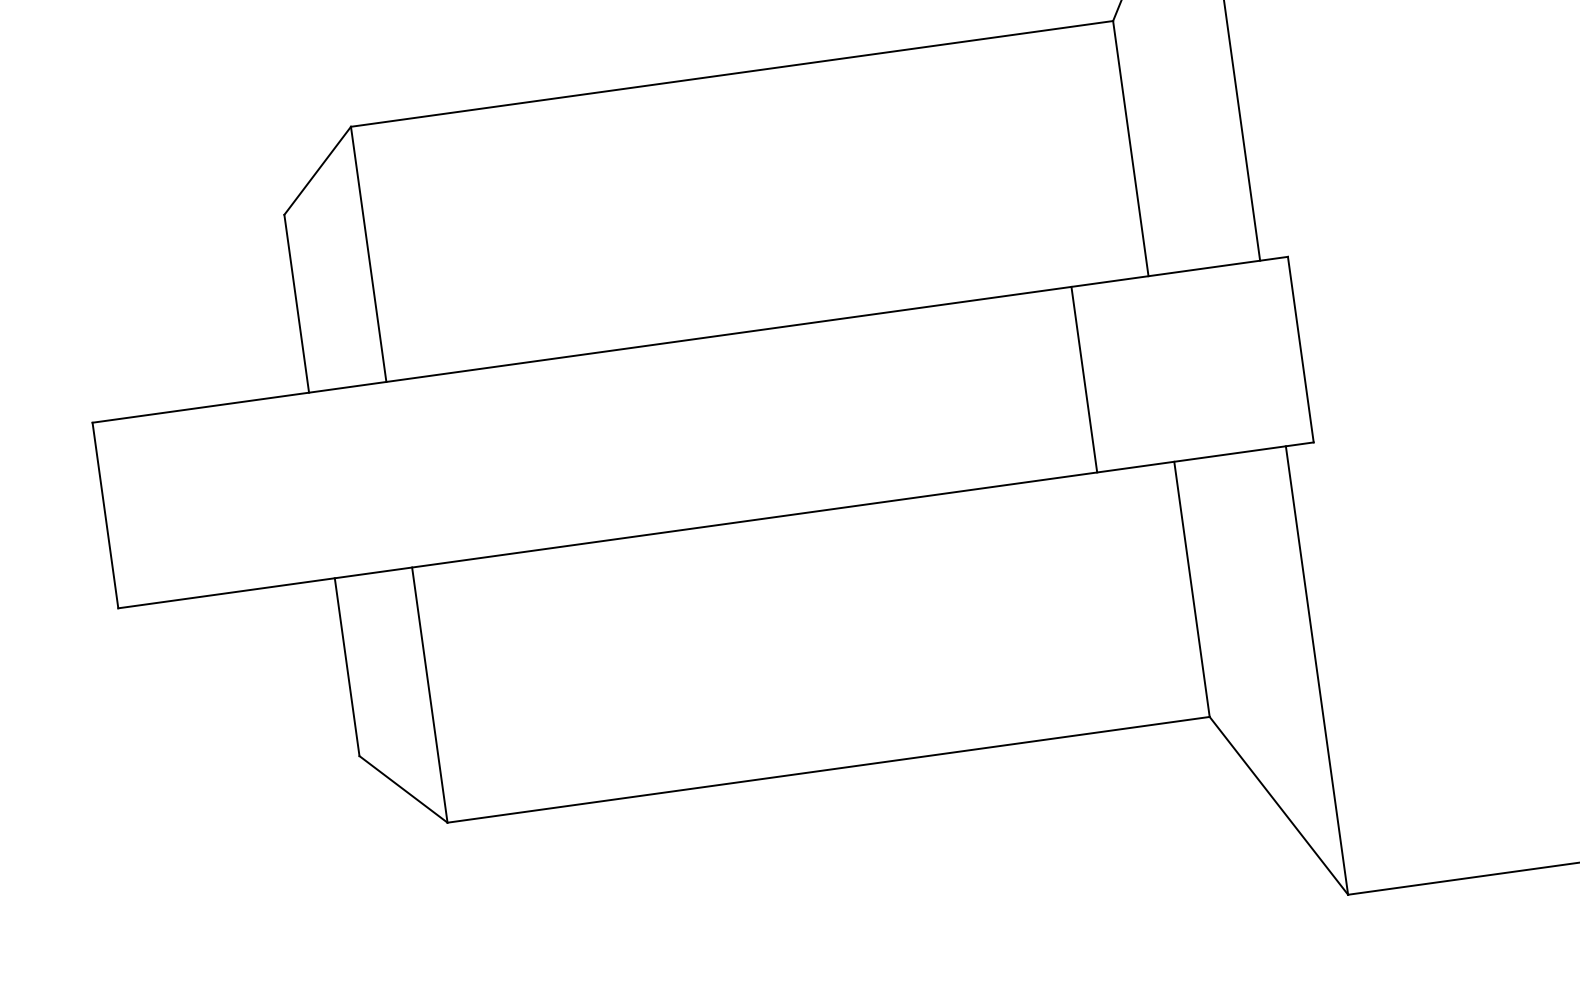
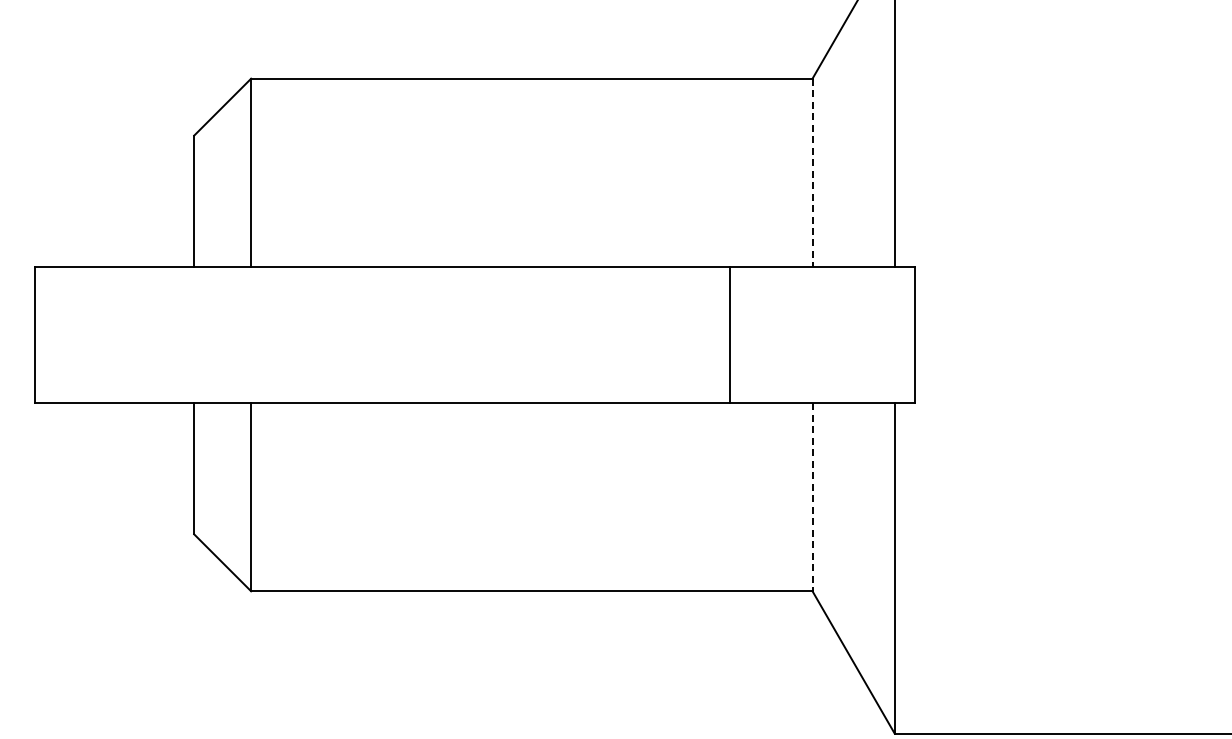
line: (1130, 148) -> (812, 172), solid -> dashed
line: (1083, 379) -> (729, 334), moved
line: (1191, 589) -> (812, 497), solid -> dashed

